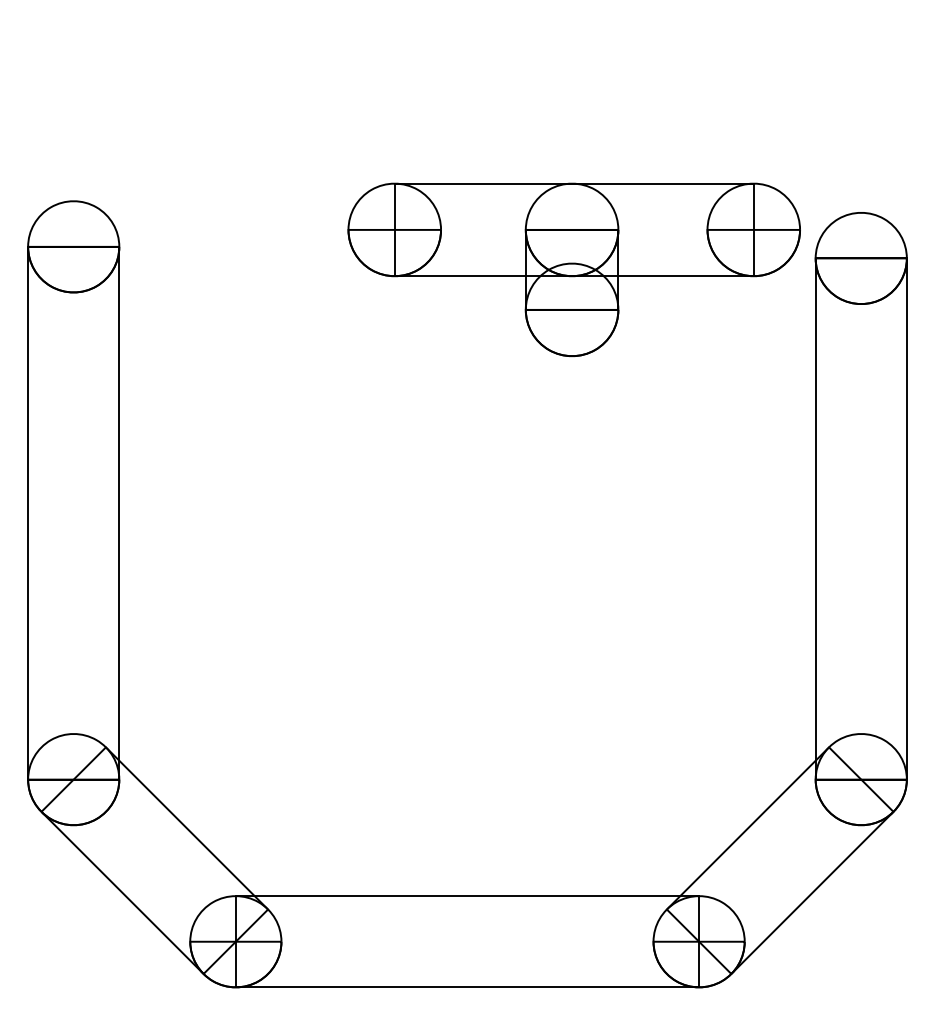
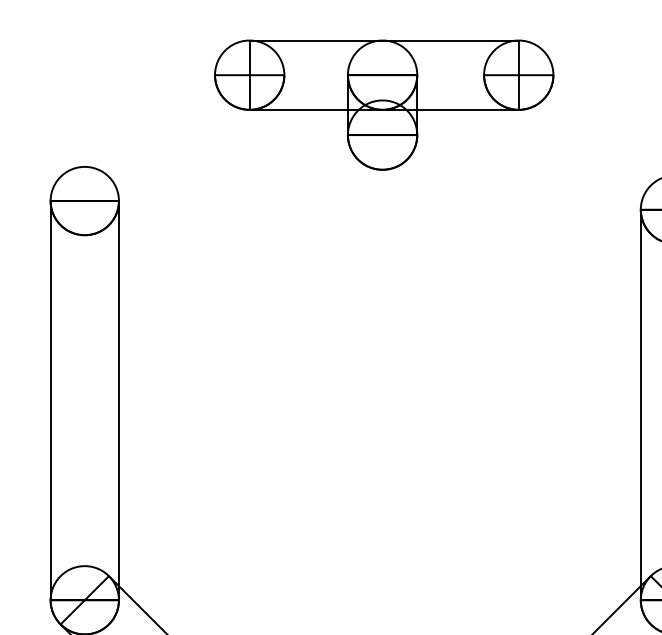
part: (573, 269) -> (383, 104), moved

